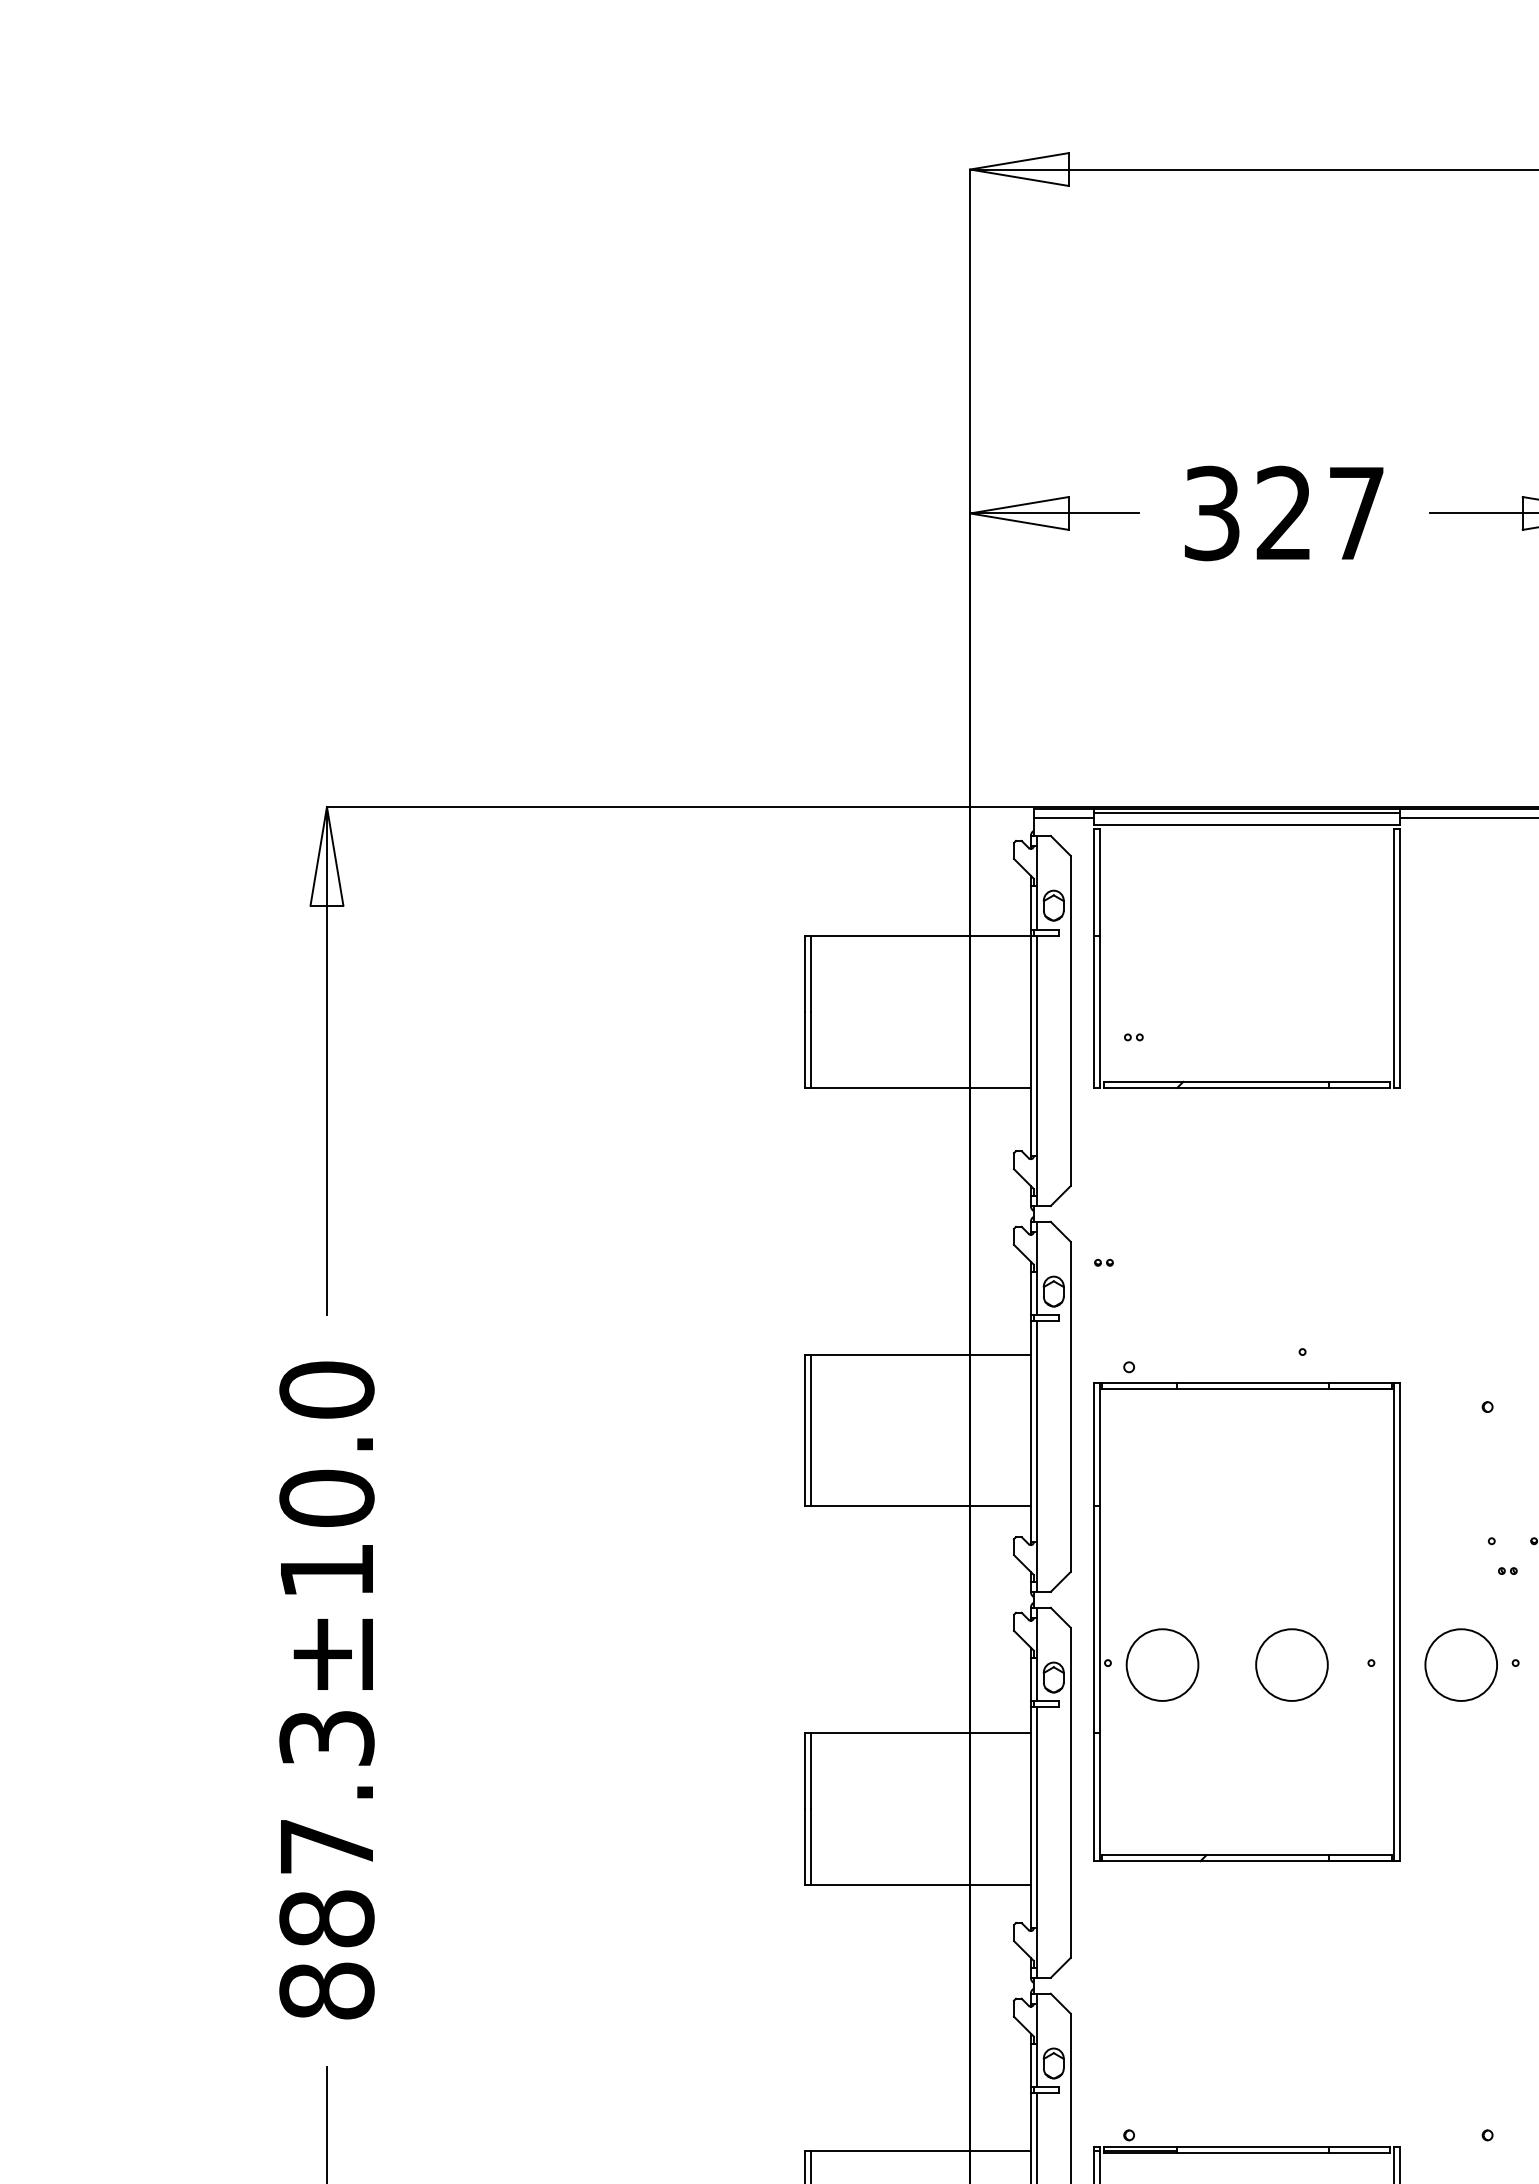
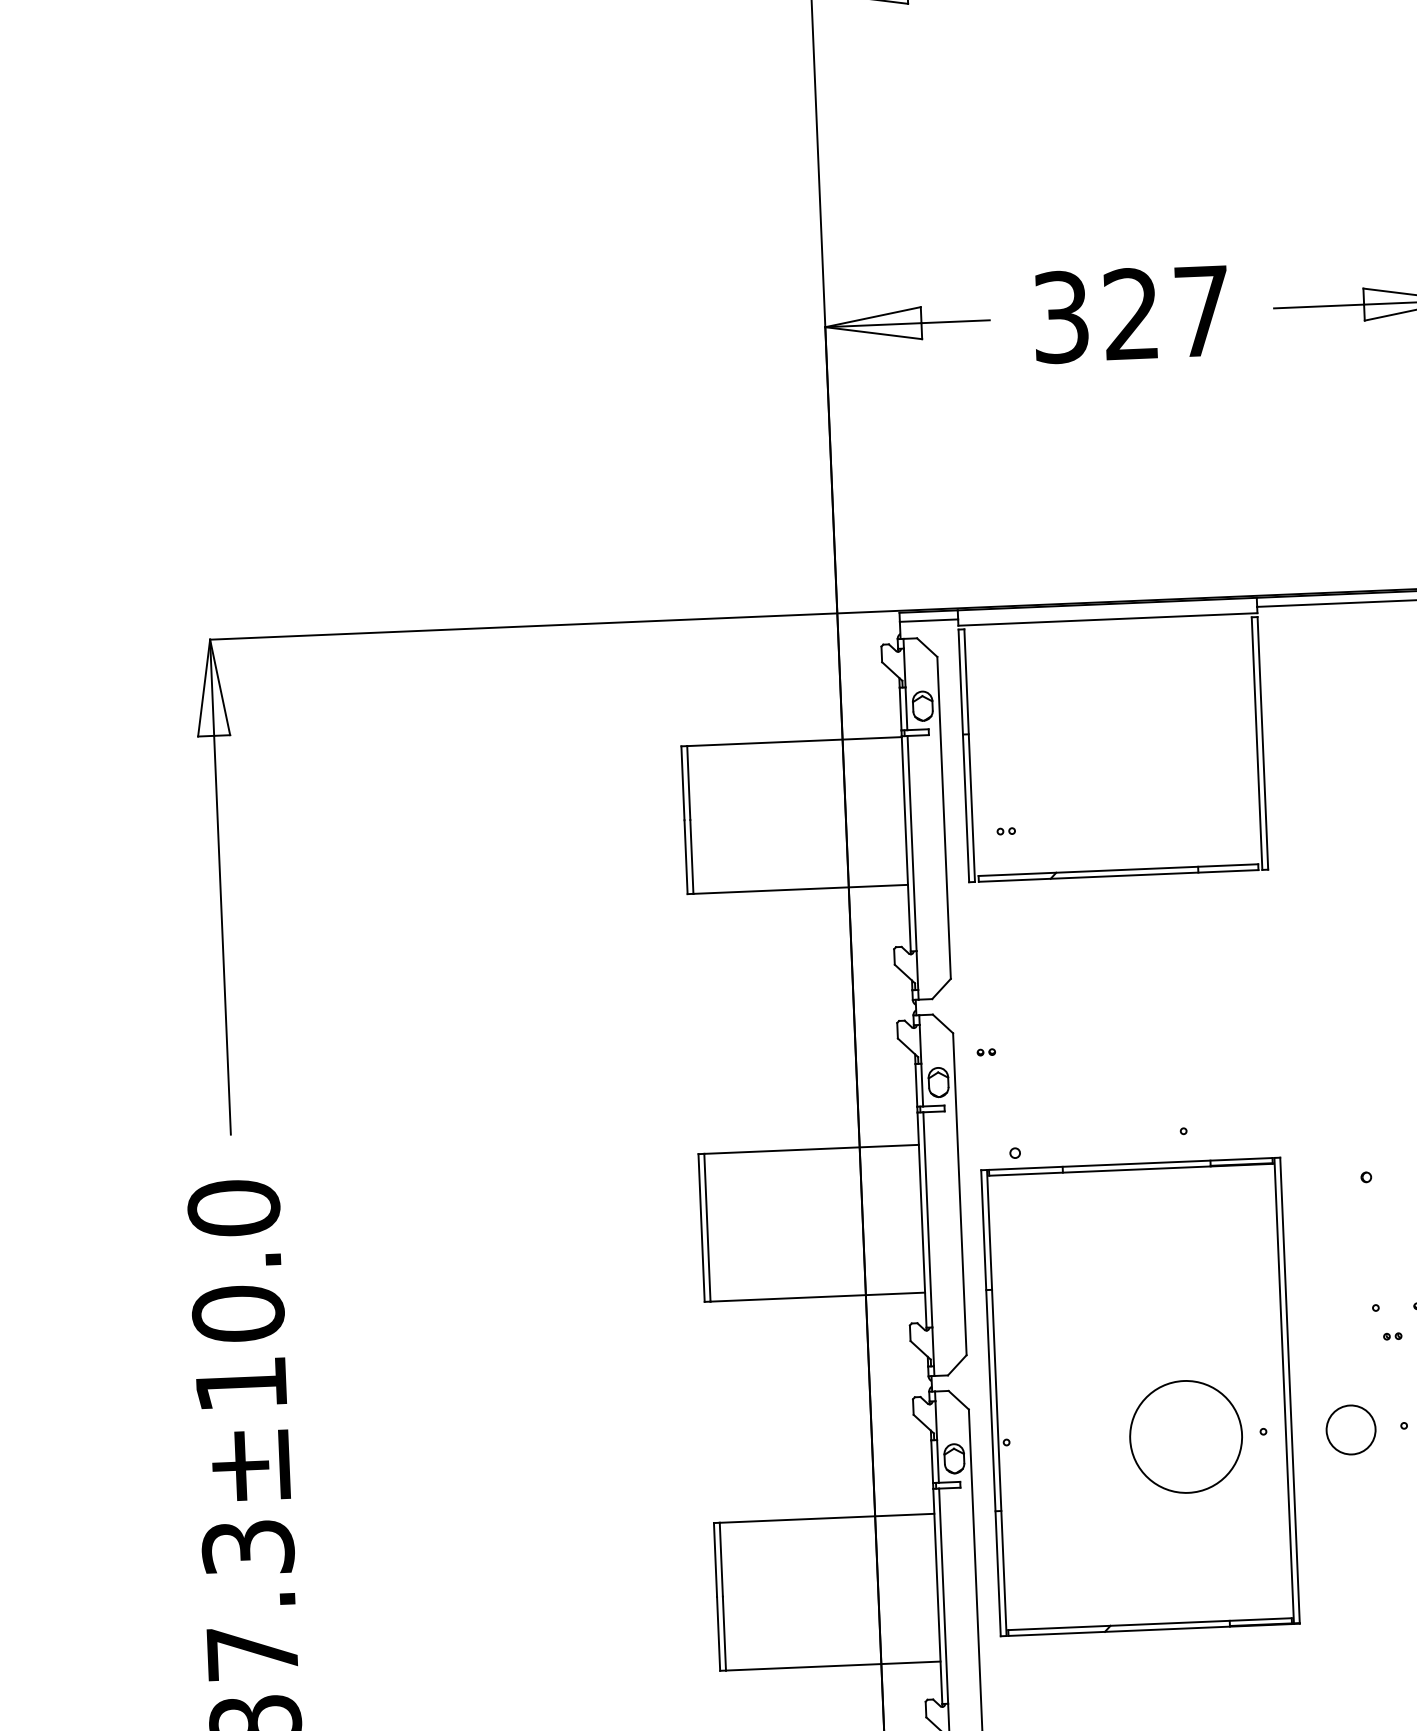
line: (1246, 813) -> (1106, 608), removed
circle: (1162, 1664) -> (1059, 1441), removed
circle: (1291, 1664) -> (1185, 1436), size x1.6
circle: (1460, 1664) -> (1350, 1429), size x0.7

